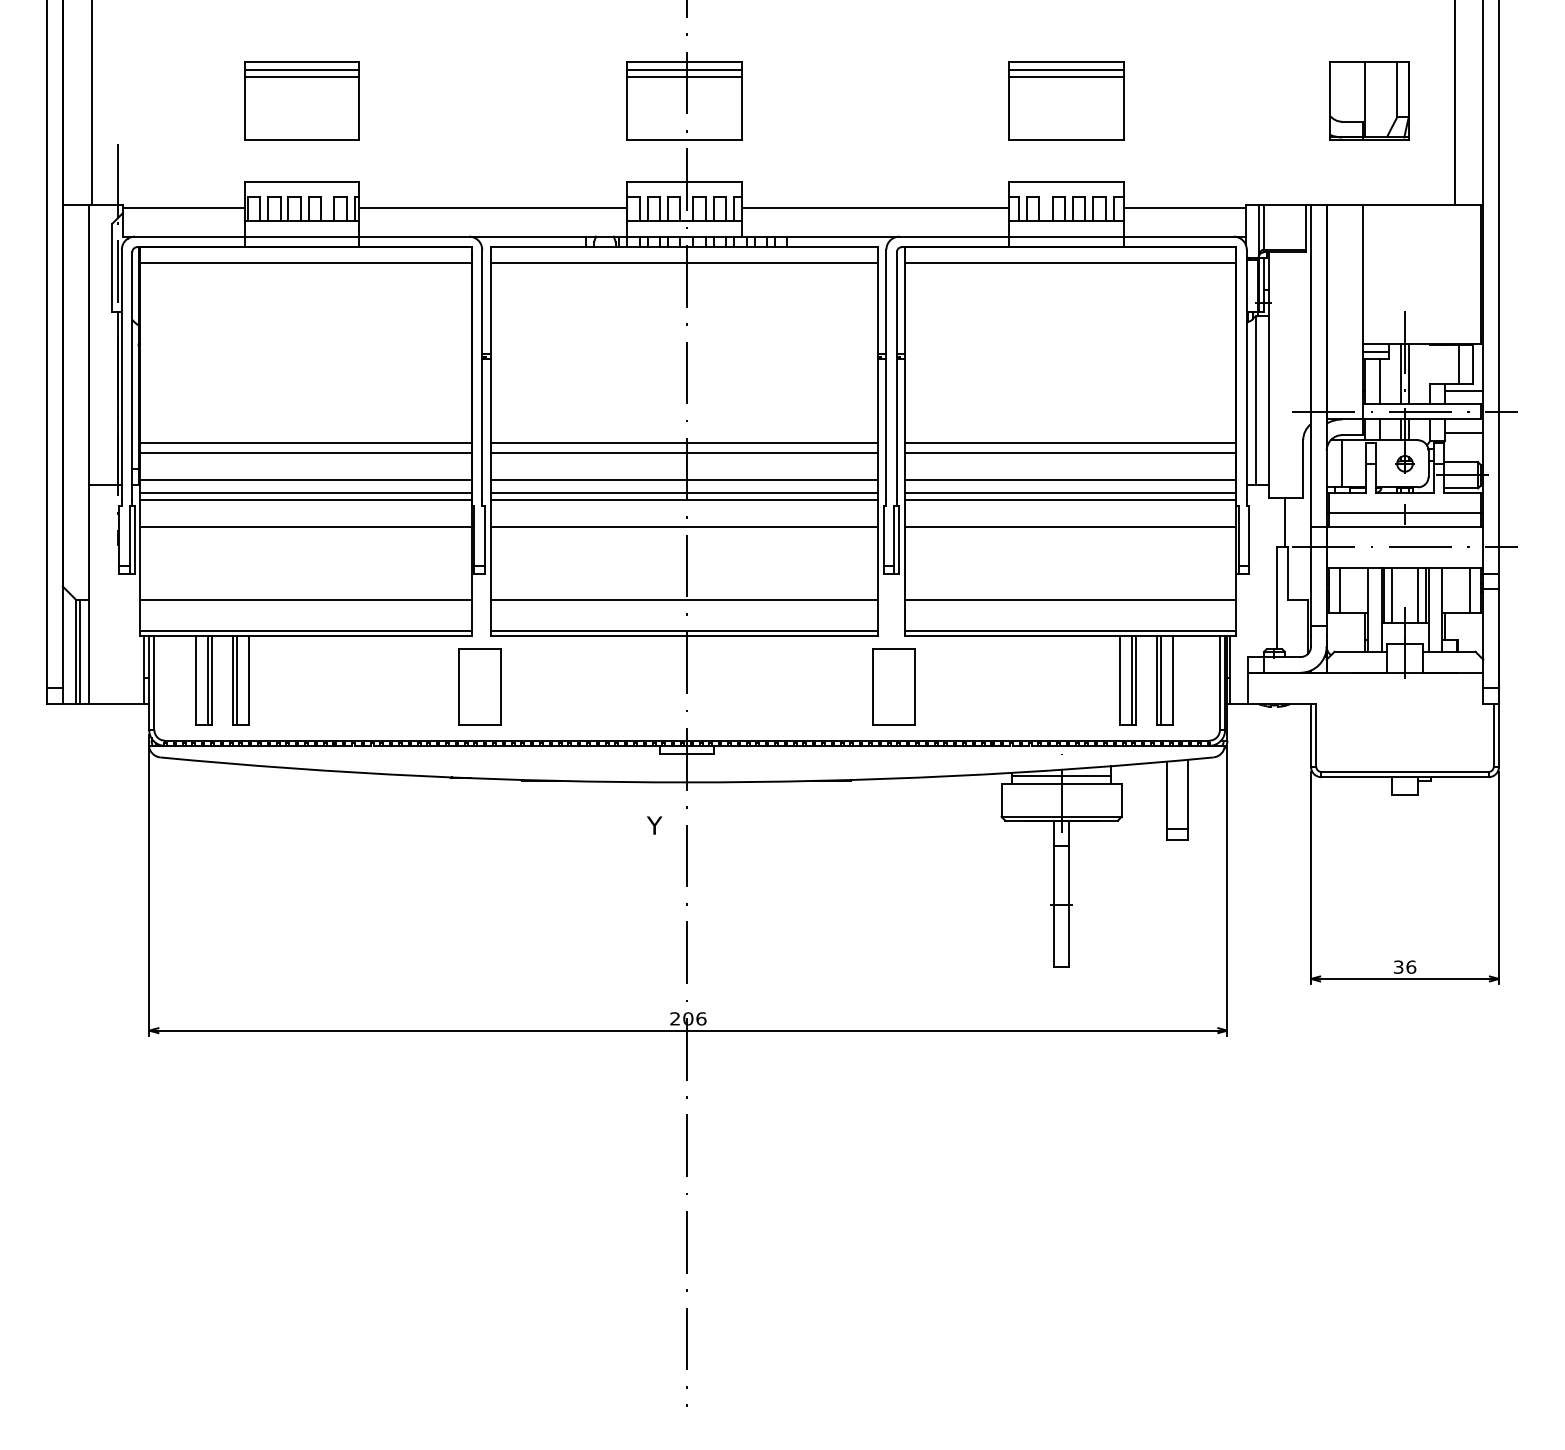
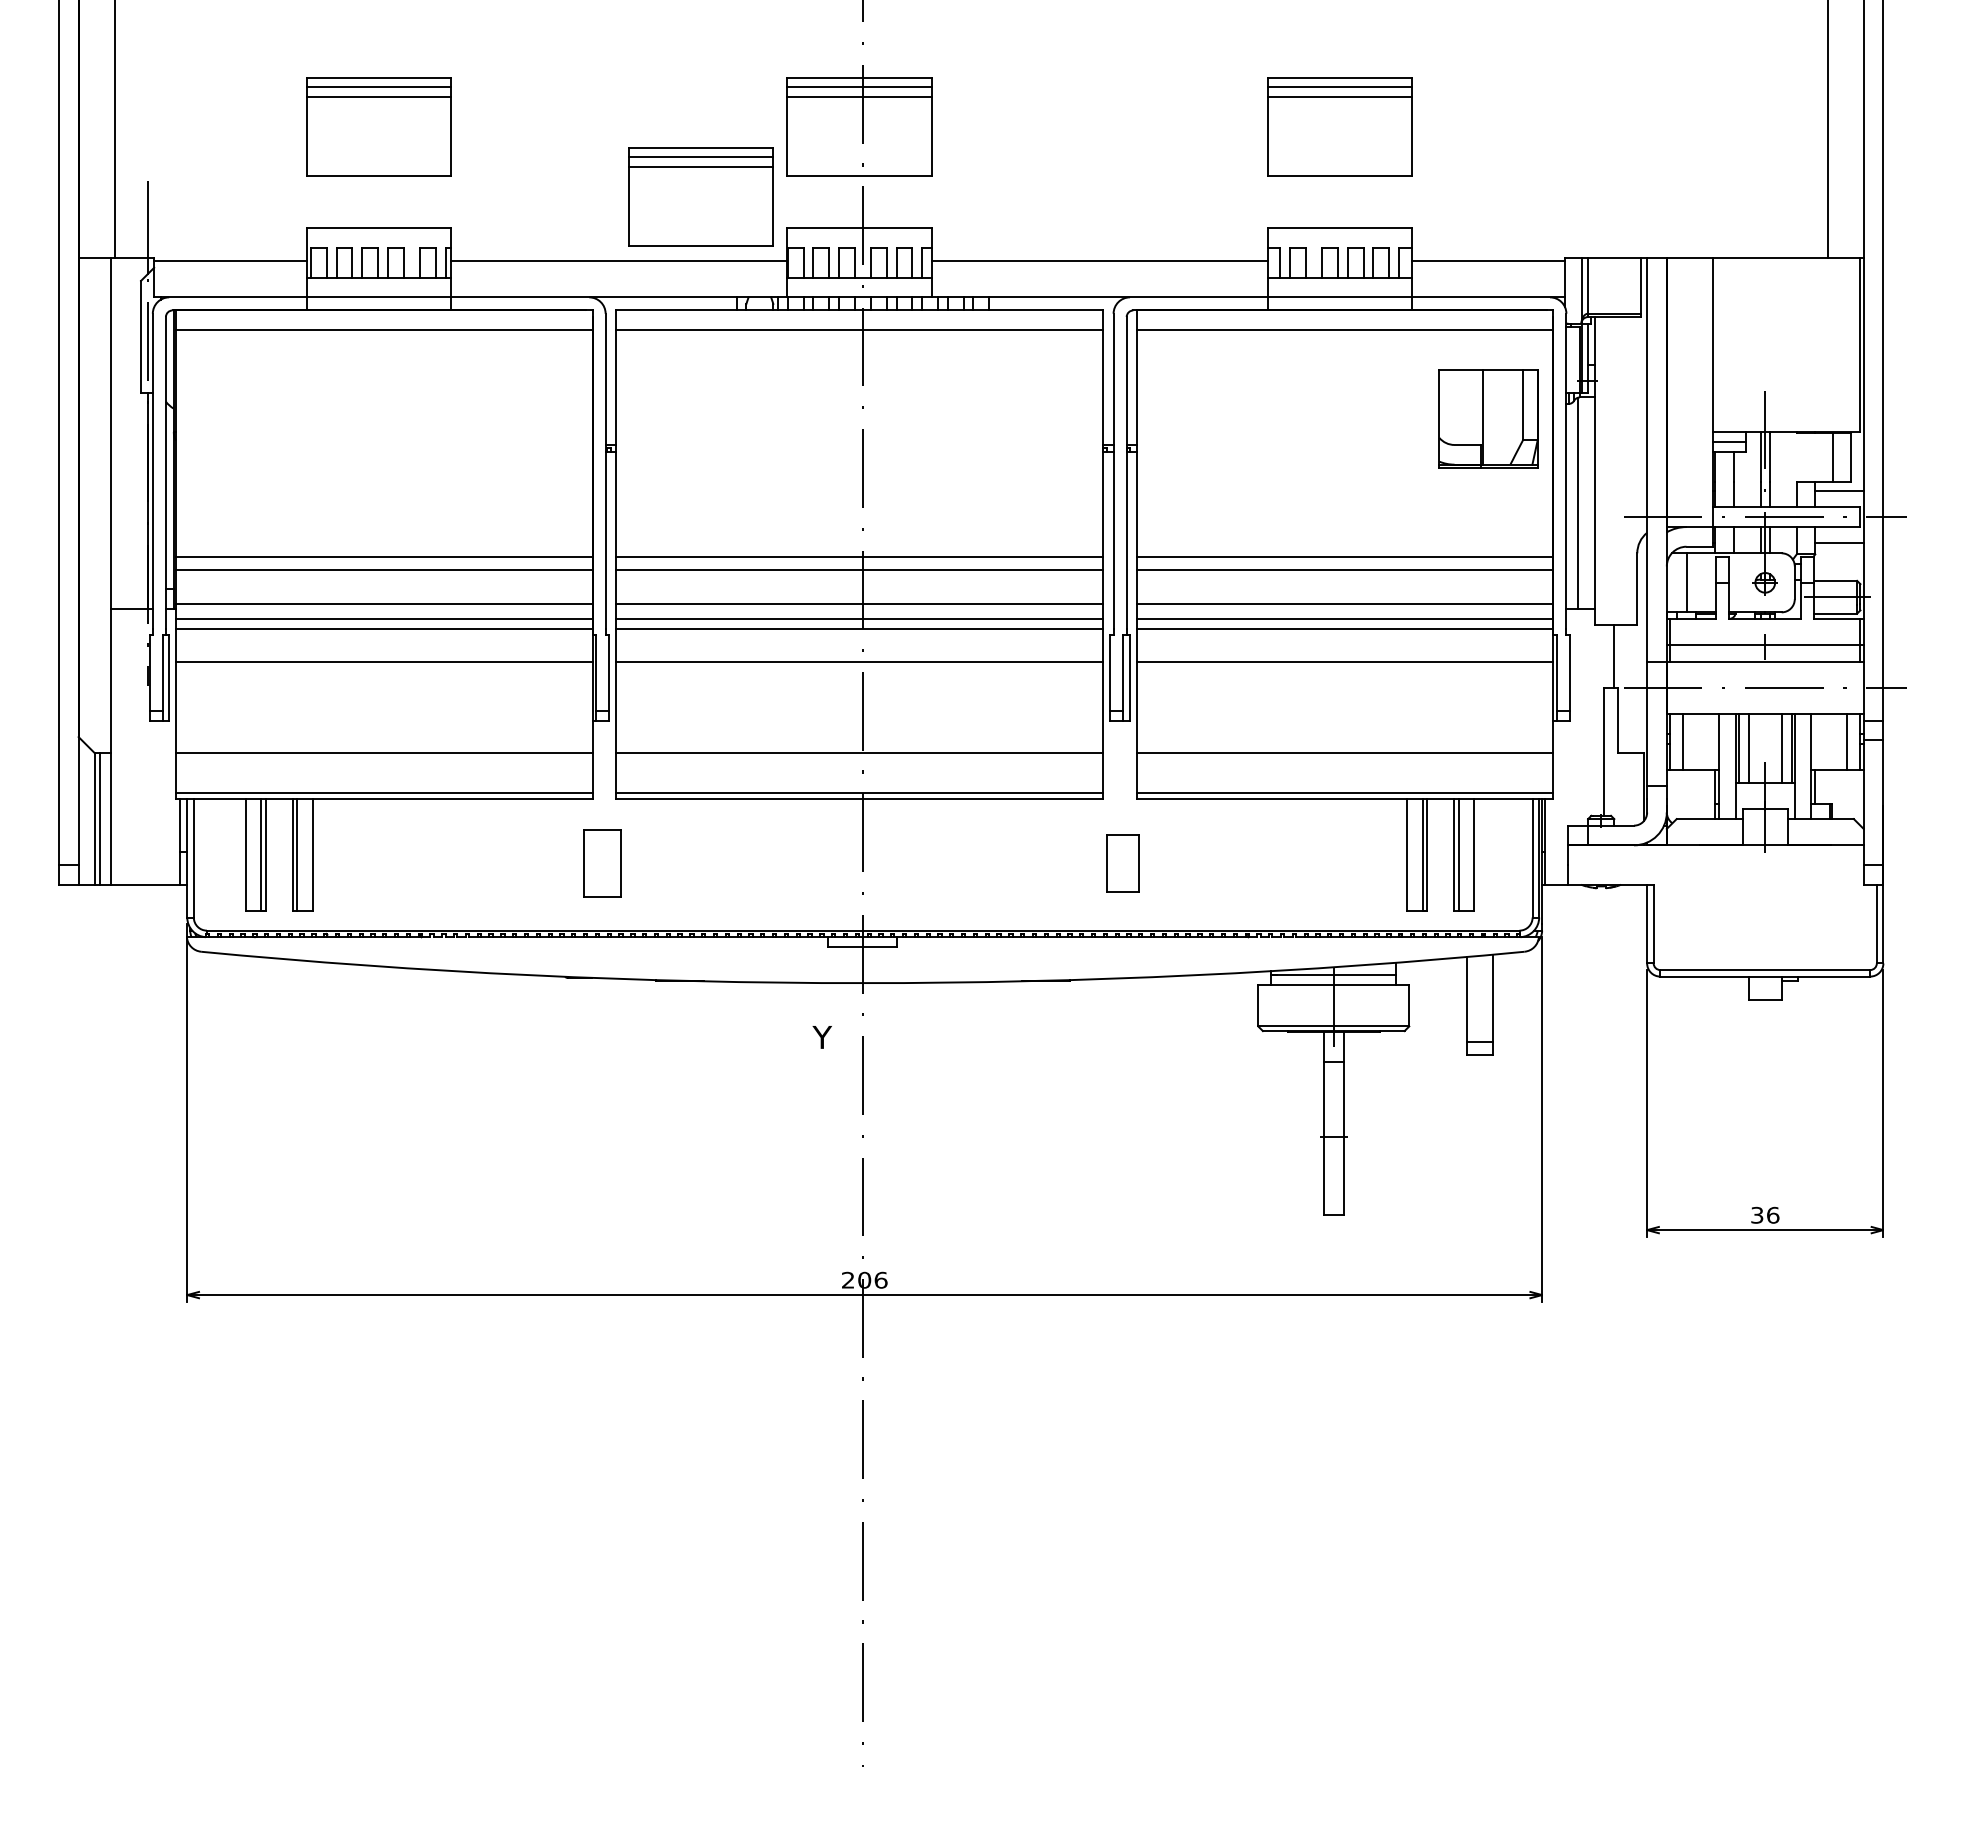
part: (1369, 100) -> (1488, 418), moved
part: (557, 156) -> (700, 196), added
part: (479, 687) -> (602, 863), size x0.7
part: (894, 687) -> (1123, 863), size x0.6

